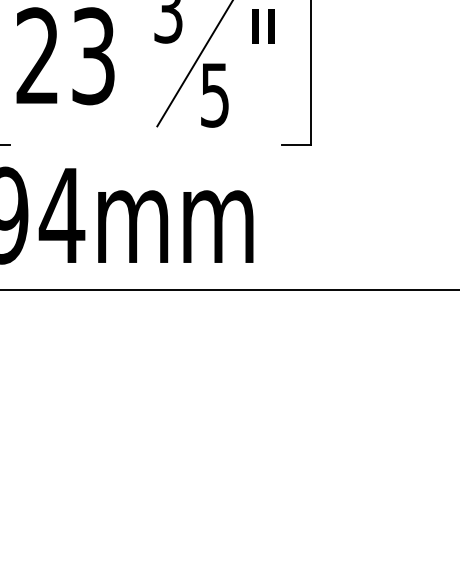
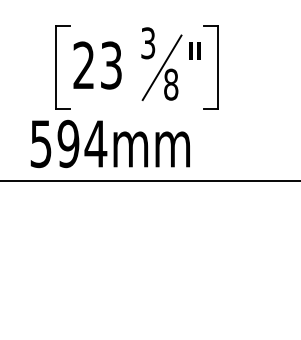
text: (215, 94) -> (171, 84), 5 -> 8

